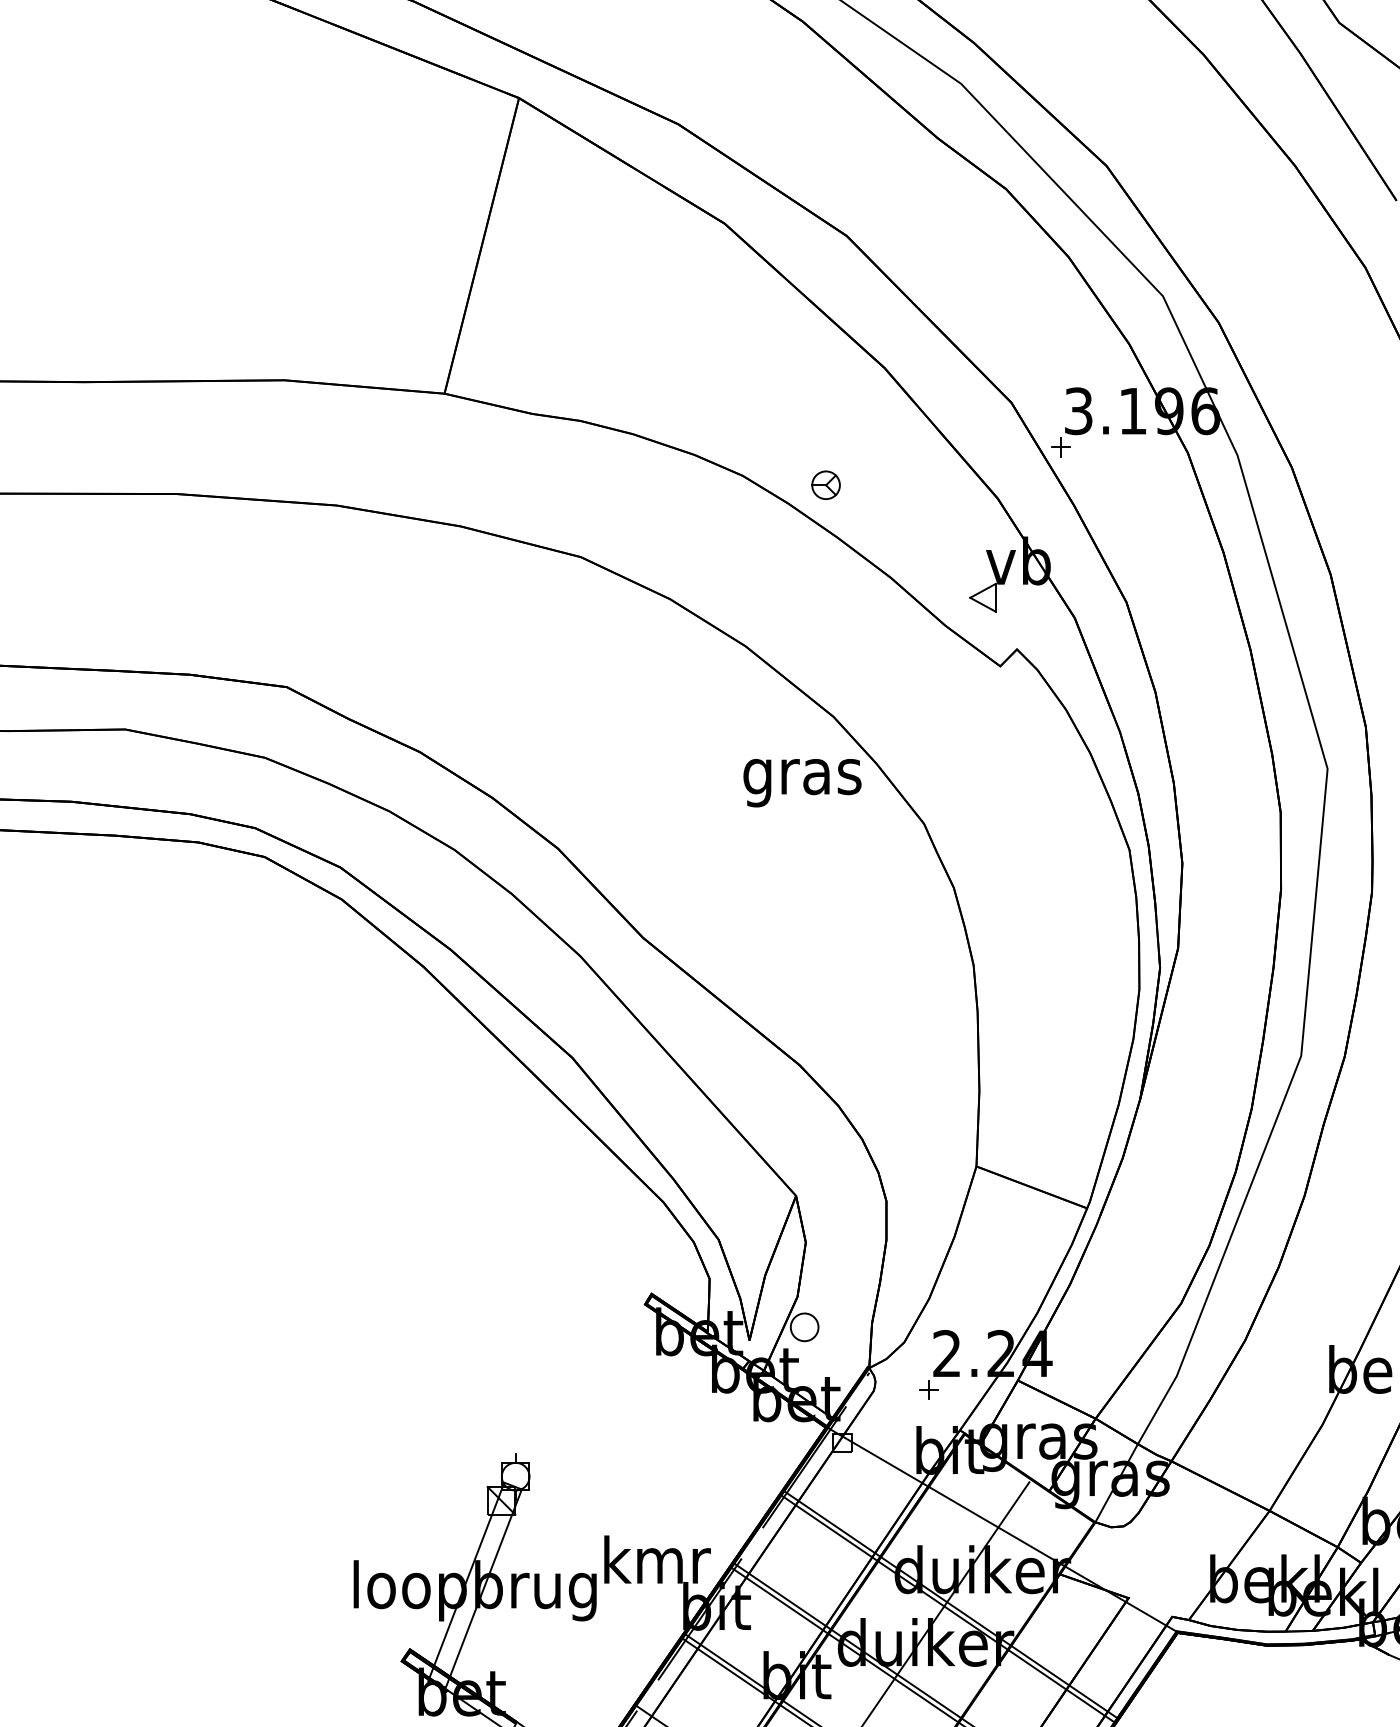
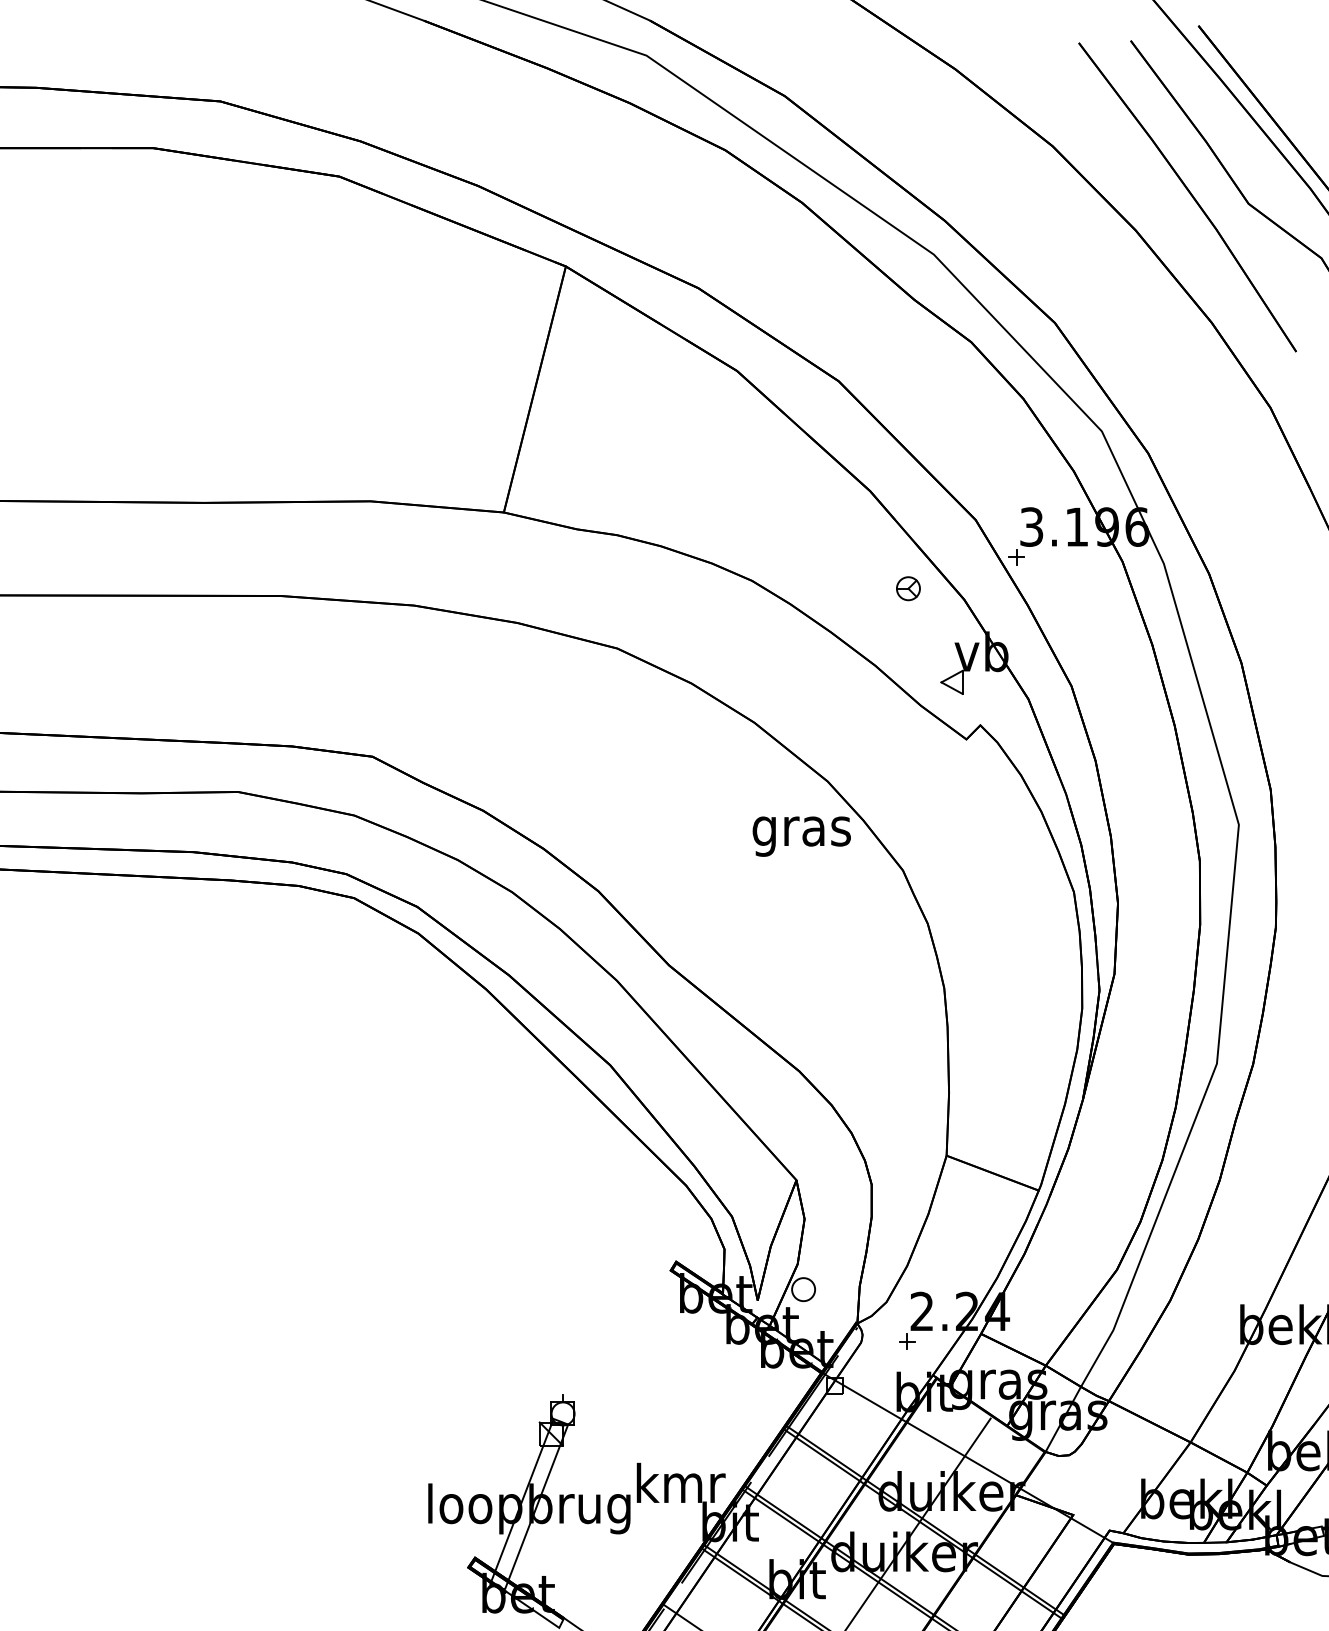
part: (826, 485) -> (908, 588), moved

